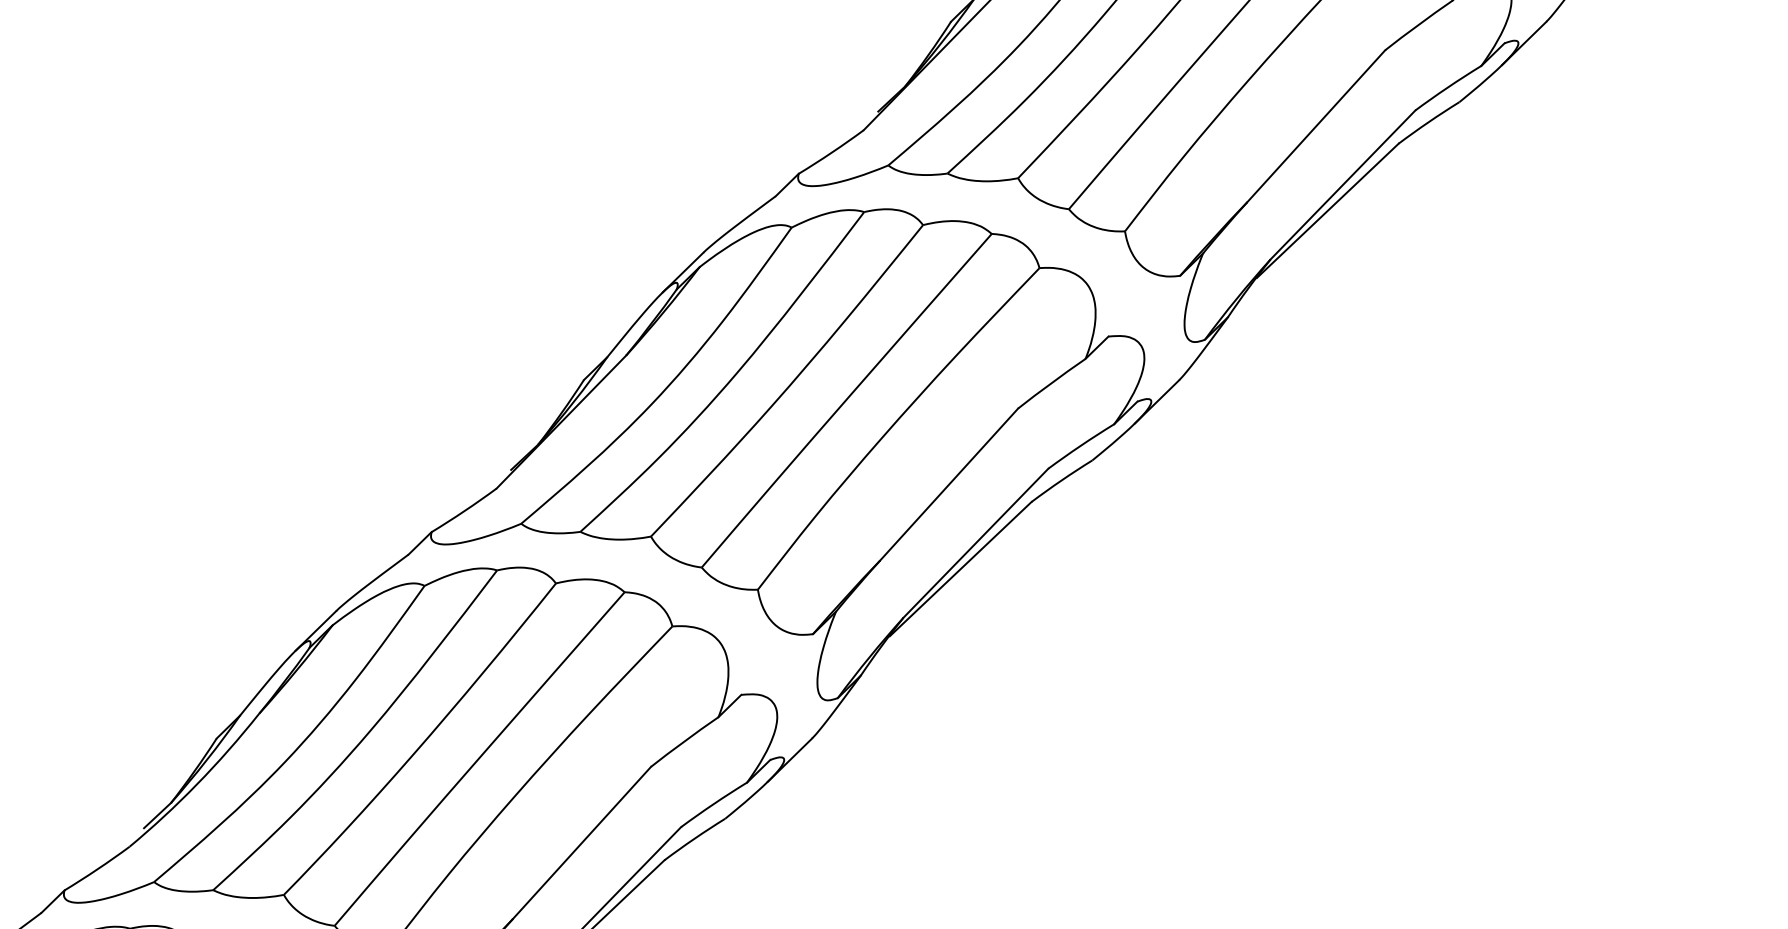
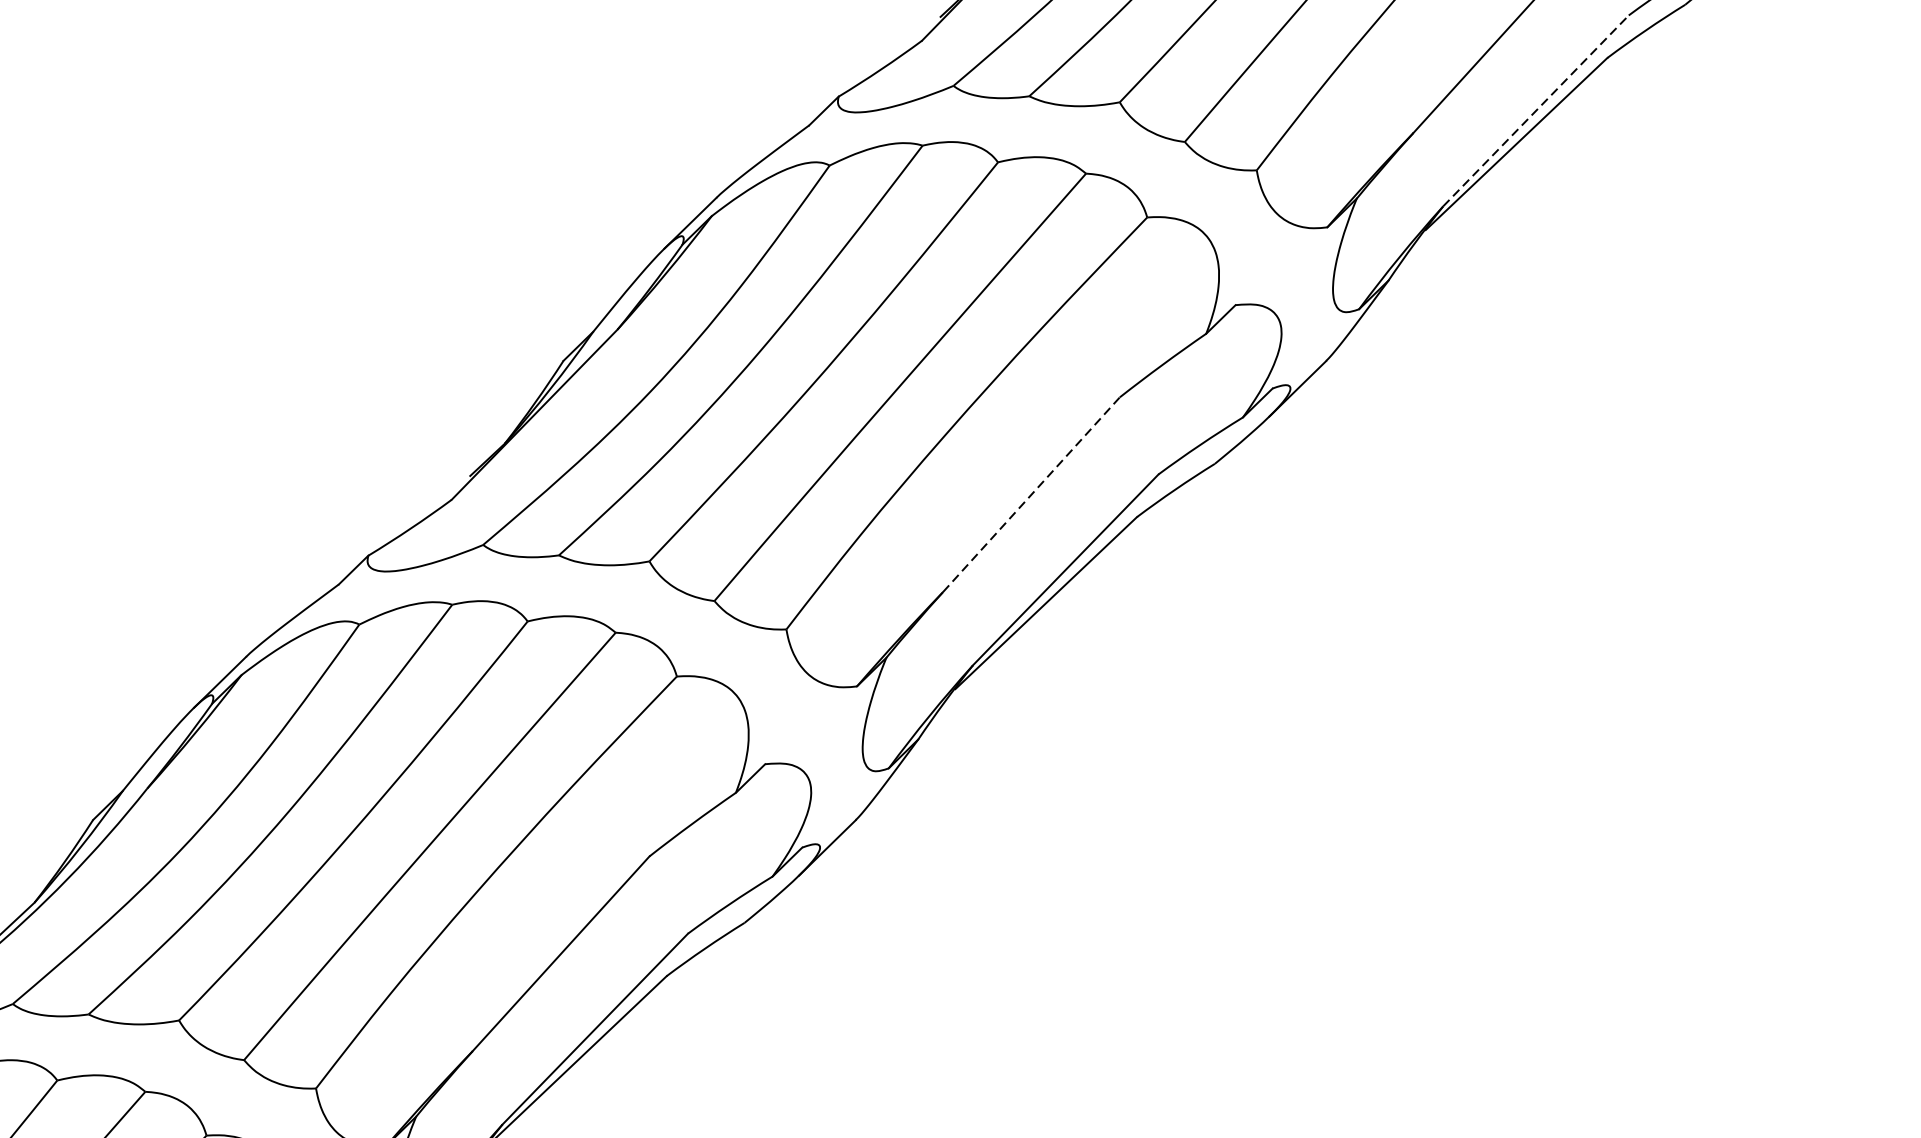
line: (1342, 184) -> (1535, 110), solid -> dashed
line: (949, 484) -> (1031, 494), solid -> dashed

